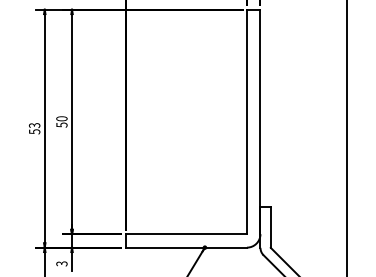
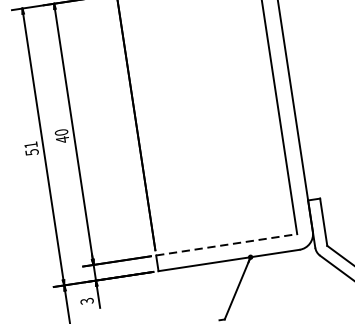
text: (61, 124) -> (62, 139), 50 -> 40
text: (34, 125) -> (30, 145), 53 -> 51
line: (186, 234) -> (226, 245), solid -> dashed

